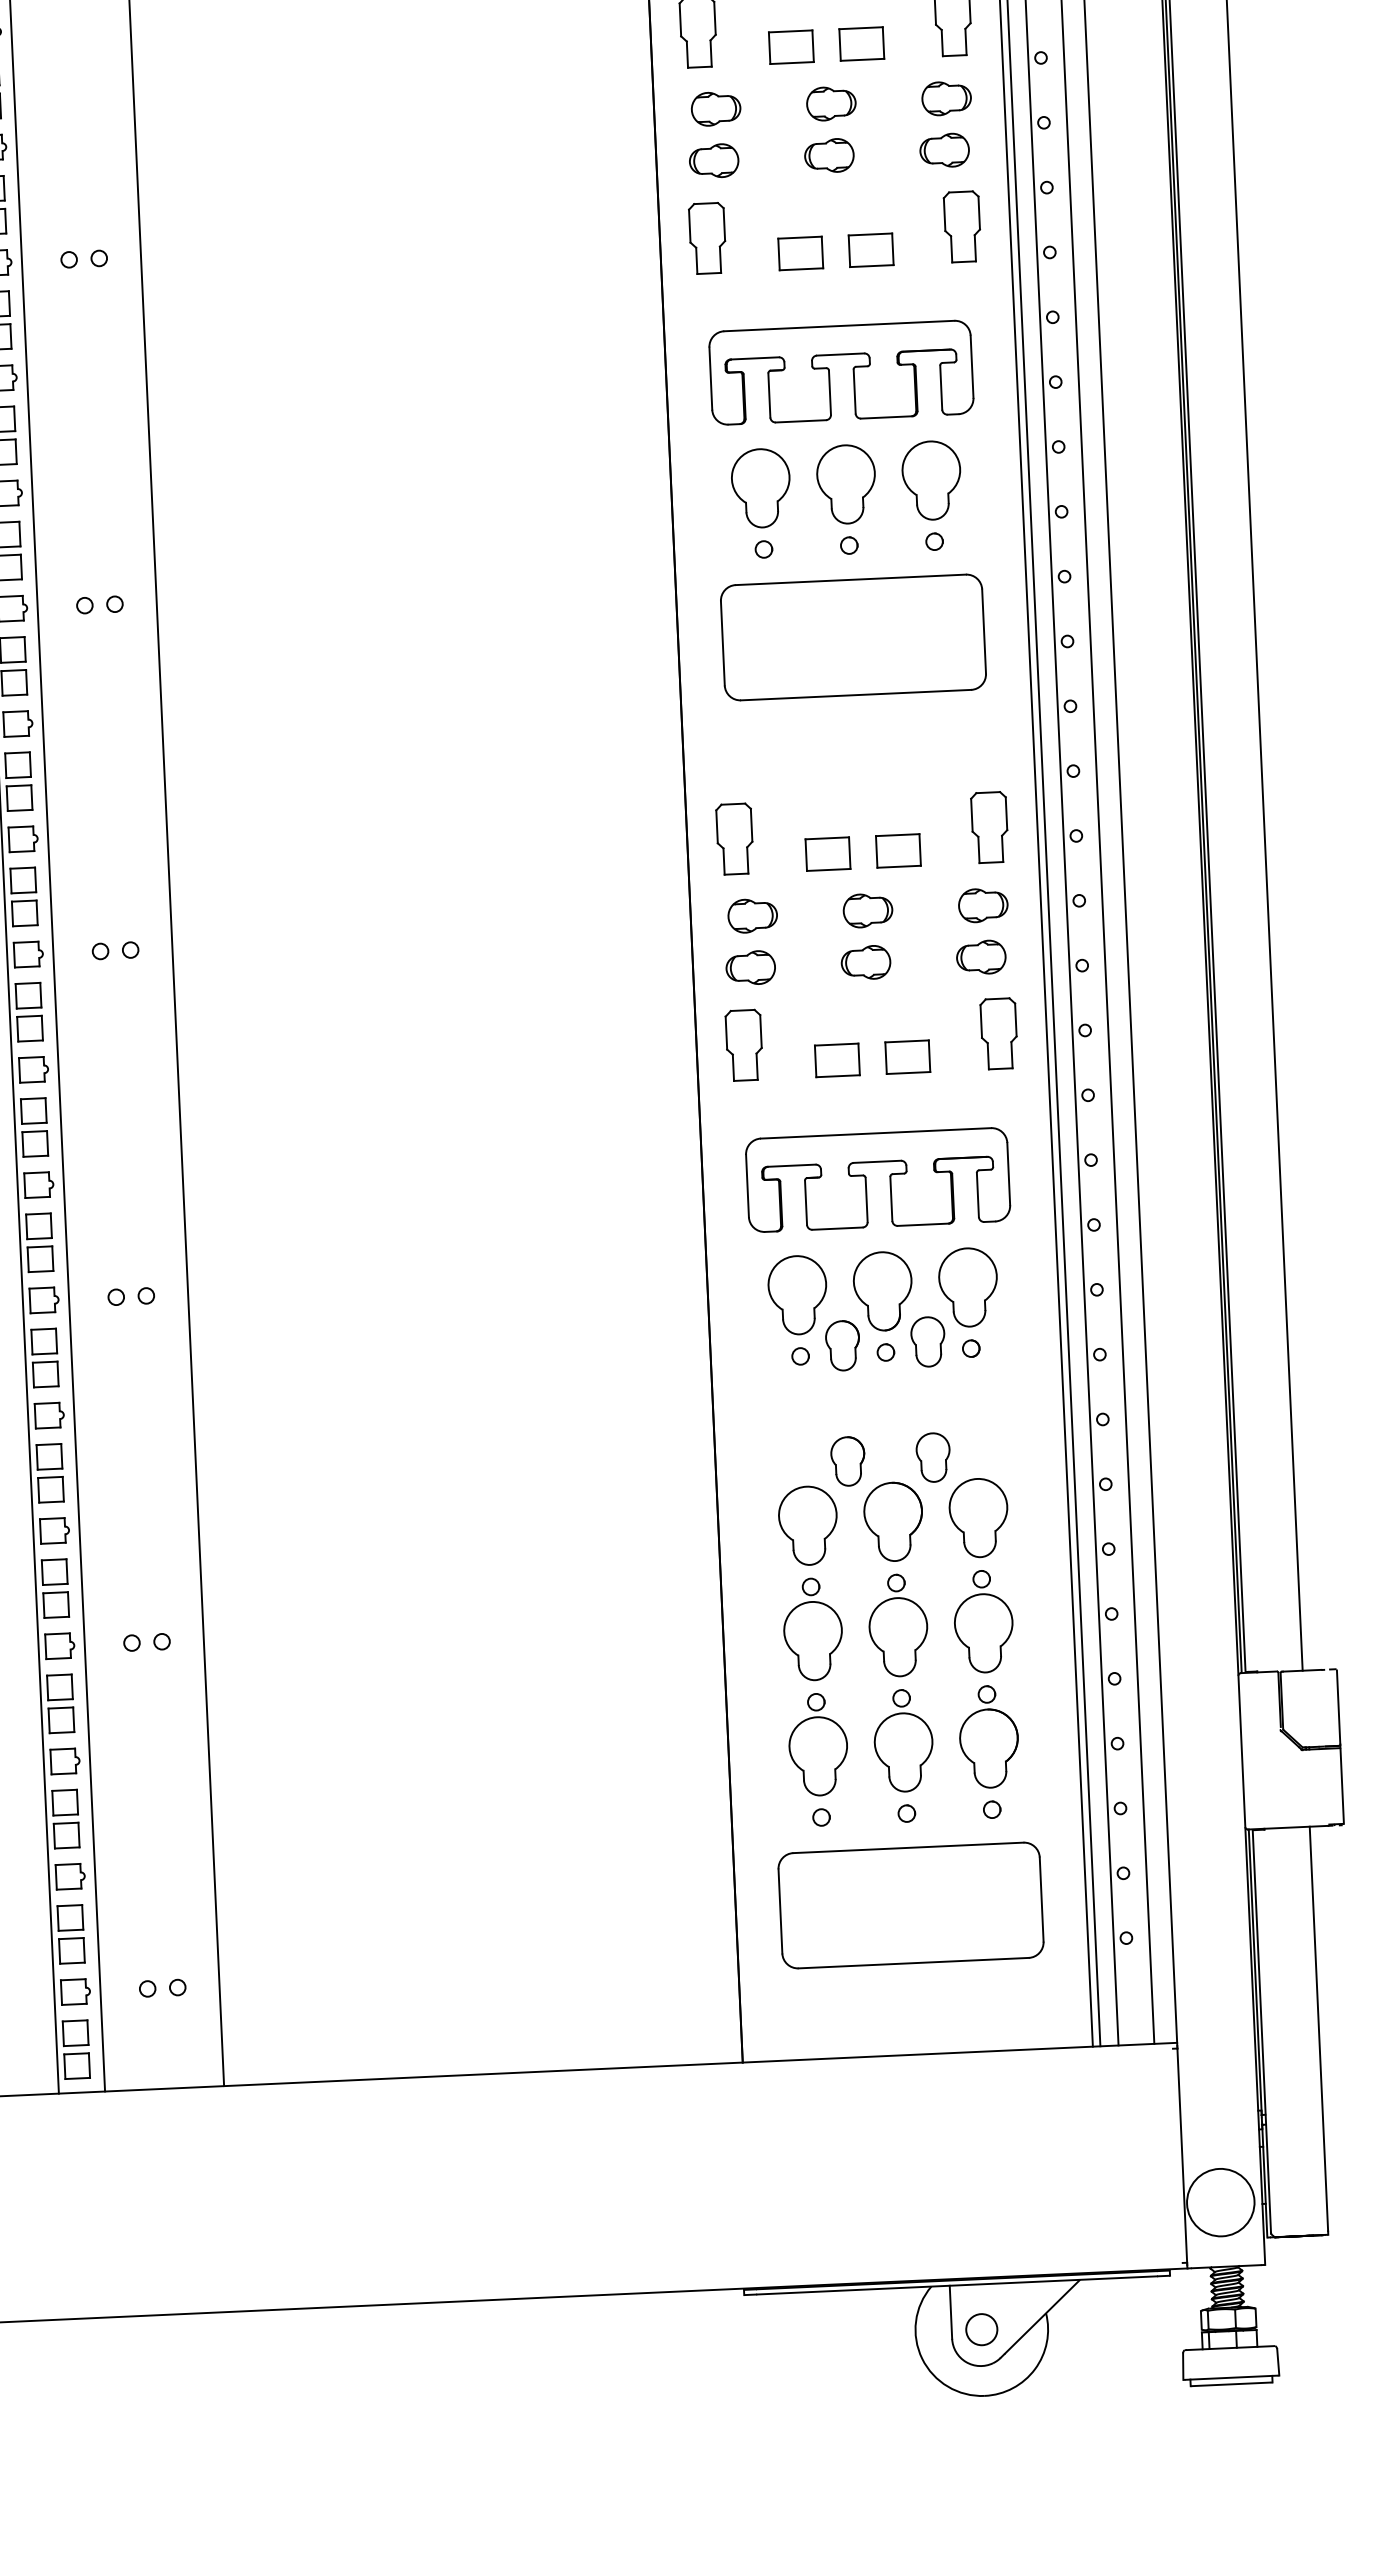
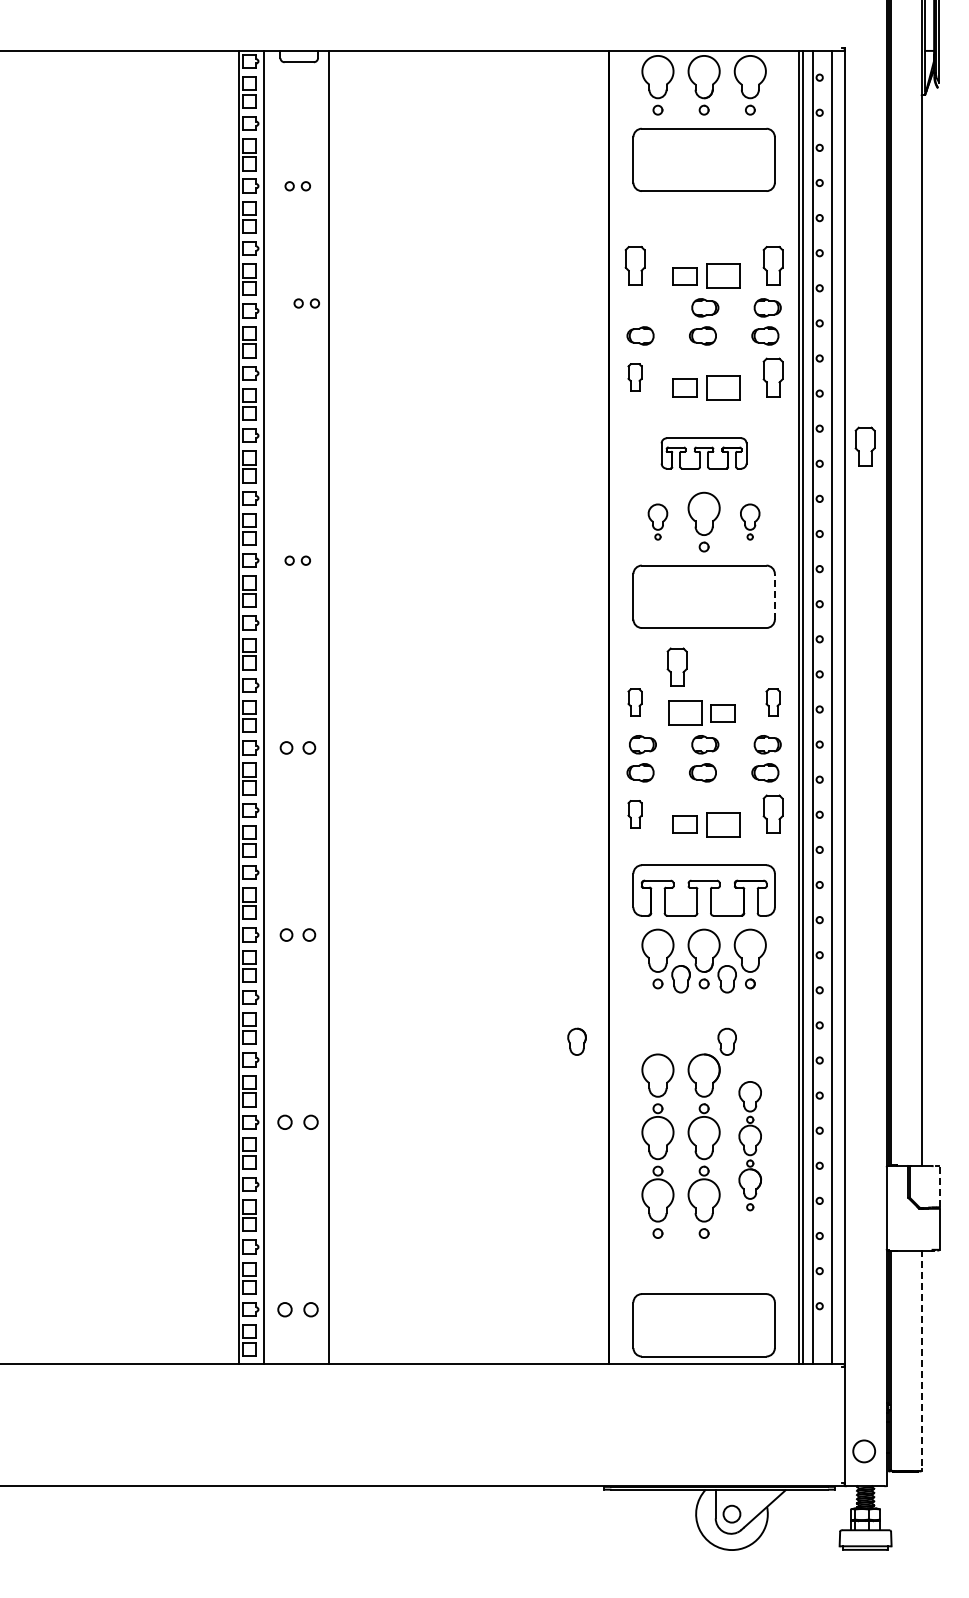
part: (860, 44) -> (722, 276), size x1.4
part: (715, 108) -> (642, 307), removed
part: (706, 238) -> (634, 377), size x0.7
part: (869, 249) -> (722, 387), size x1.4
part: (83, 259) -> (306, 303), moved
part: (1137, 346) -> (864, 446), added
part: (840, 372) -> (703, 453), size x0.6
part: (930, 494) -> (749, 521), size x0.6
part: (760, 502) -> (657, 521), size x0.6
line: (983, 631) -> (774, 596), solid -> dashed
part: (808, 768) -> (676, 666), added
part: (988, 826) -> (772, 702), size x0.7
part: (733, 838) -> (634, 702), size x0.7
part: (826, 854) -> (684, 713), size x1.4
part: (114, 949) -> (297, 747), size x1.4
part: (742, 1043) -> (634, 813), size x0.7
part: (906, 1056) -> (722, 824), size x1.4
part: (130, 1297) -> (297, 935), size x1.4
part: (847, 1460) -> (576, 1041), moved
part: (146, 1642) -> (297, 1122), size x1.6
part: (983, 1647) -> (749, 1145), size x0.7
line: (1339, 1706) -> (940, 1186), solid -> dashed
part: (909, 1905) -> (703, 1325), moved
part: (162, 1988) -> (297, 1309), size x1.6
line: (1318, 2029) -> (921, 1360), solid -> dashed
circle: (1219, 2202) -> (863, 1451), size x0.6

